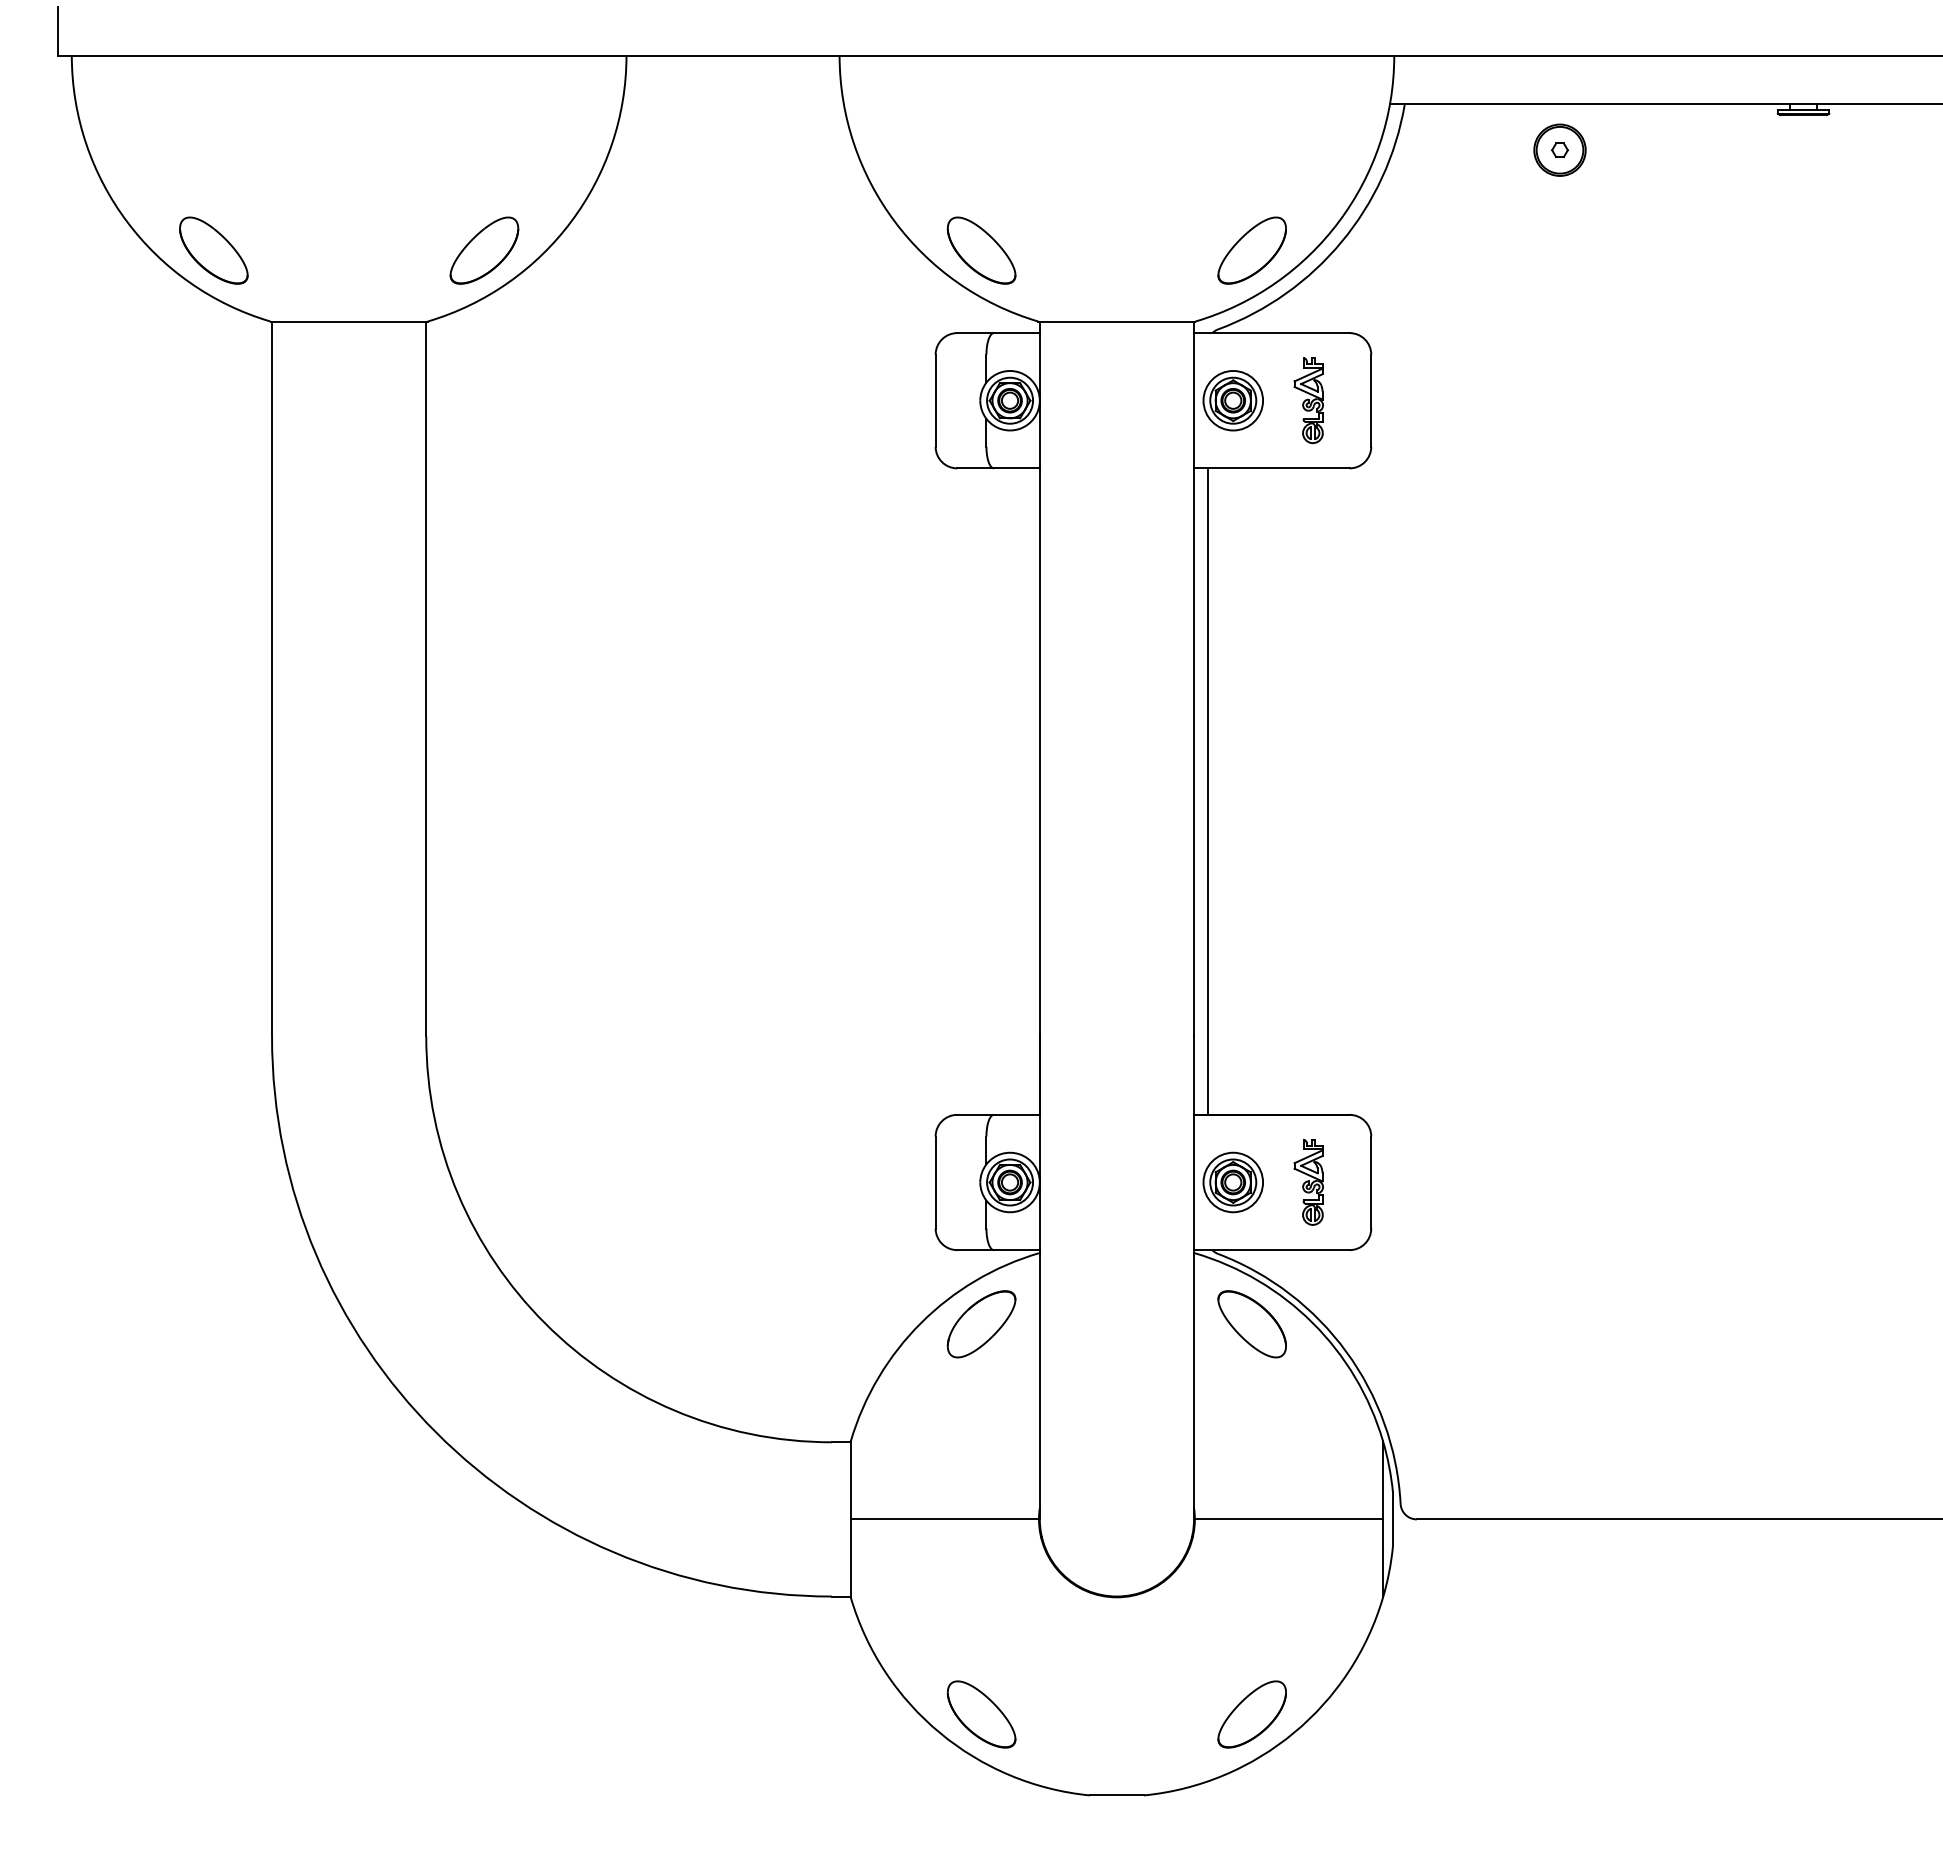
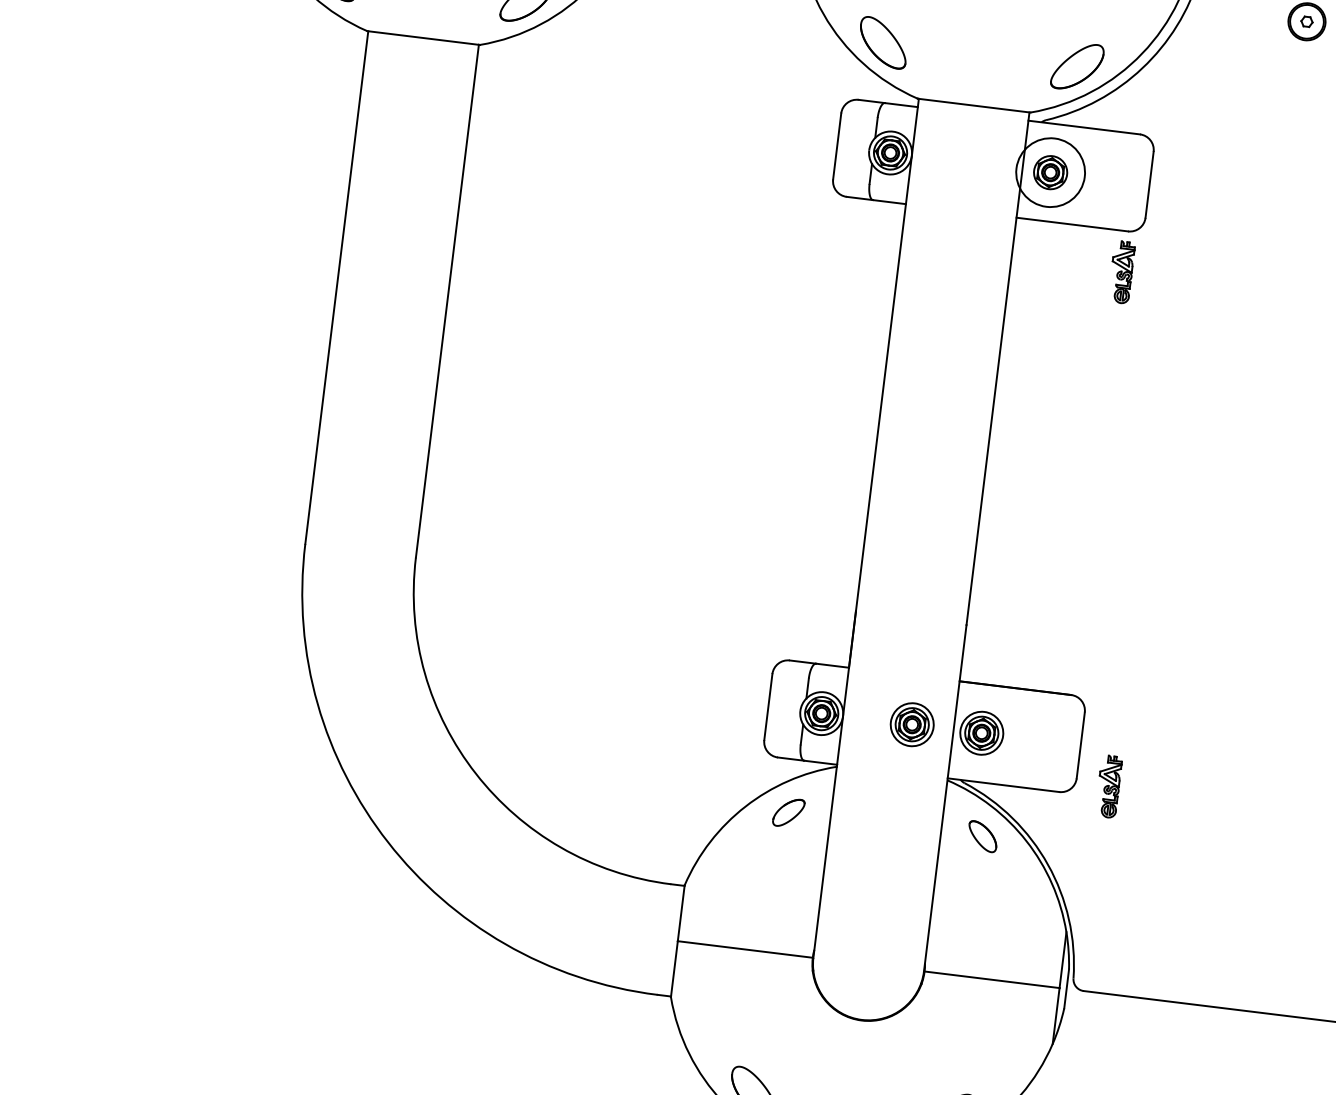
circle: (1233, 400) -> (1050, 172), size x1.6
part: (1308, 400) -> (1121, 272), moved
line: (1207, 791) -> (997, 450), removed
part: (1135, 1182) -> (911, 724), added
part: (1308, 1182) -> (1108, 786), moved
part: (981, 1324) -> (788, 812), size x0.6
part: (1251, 1324) -> (982, 836), size x0.6

